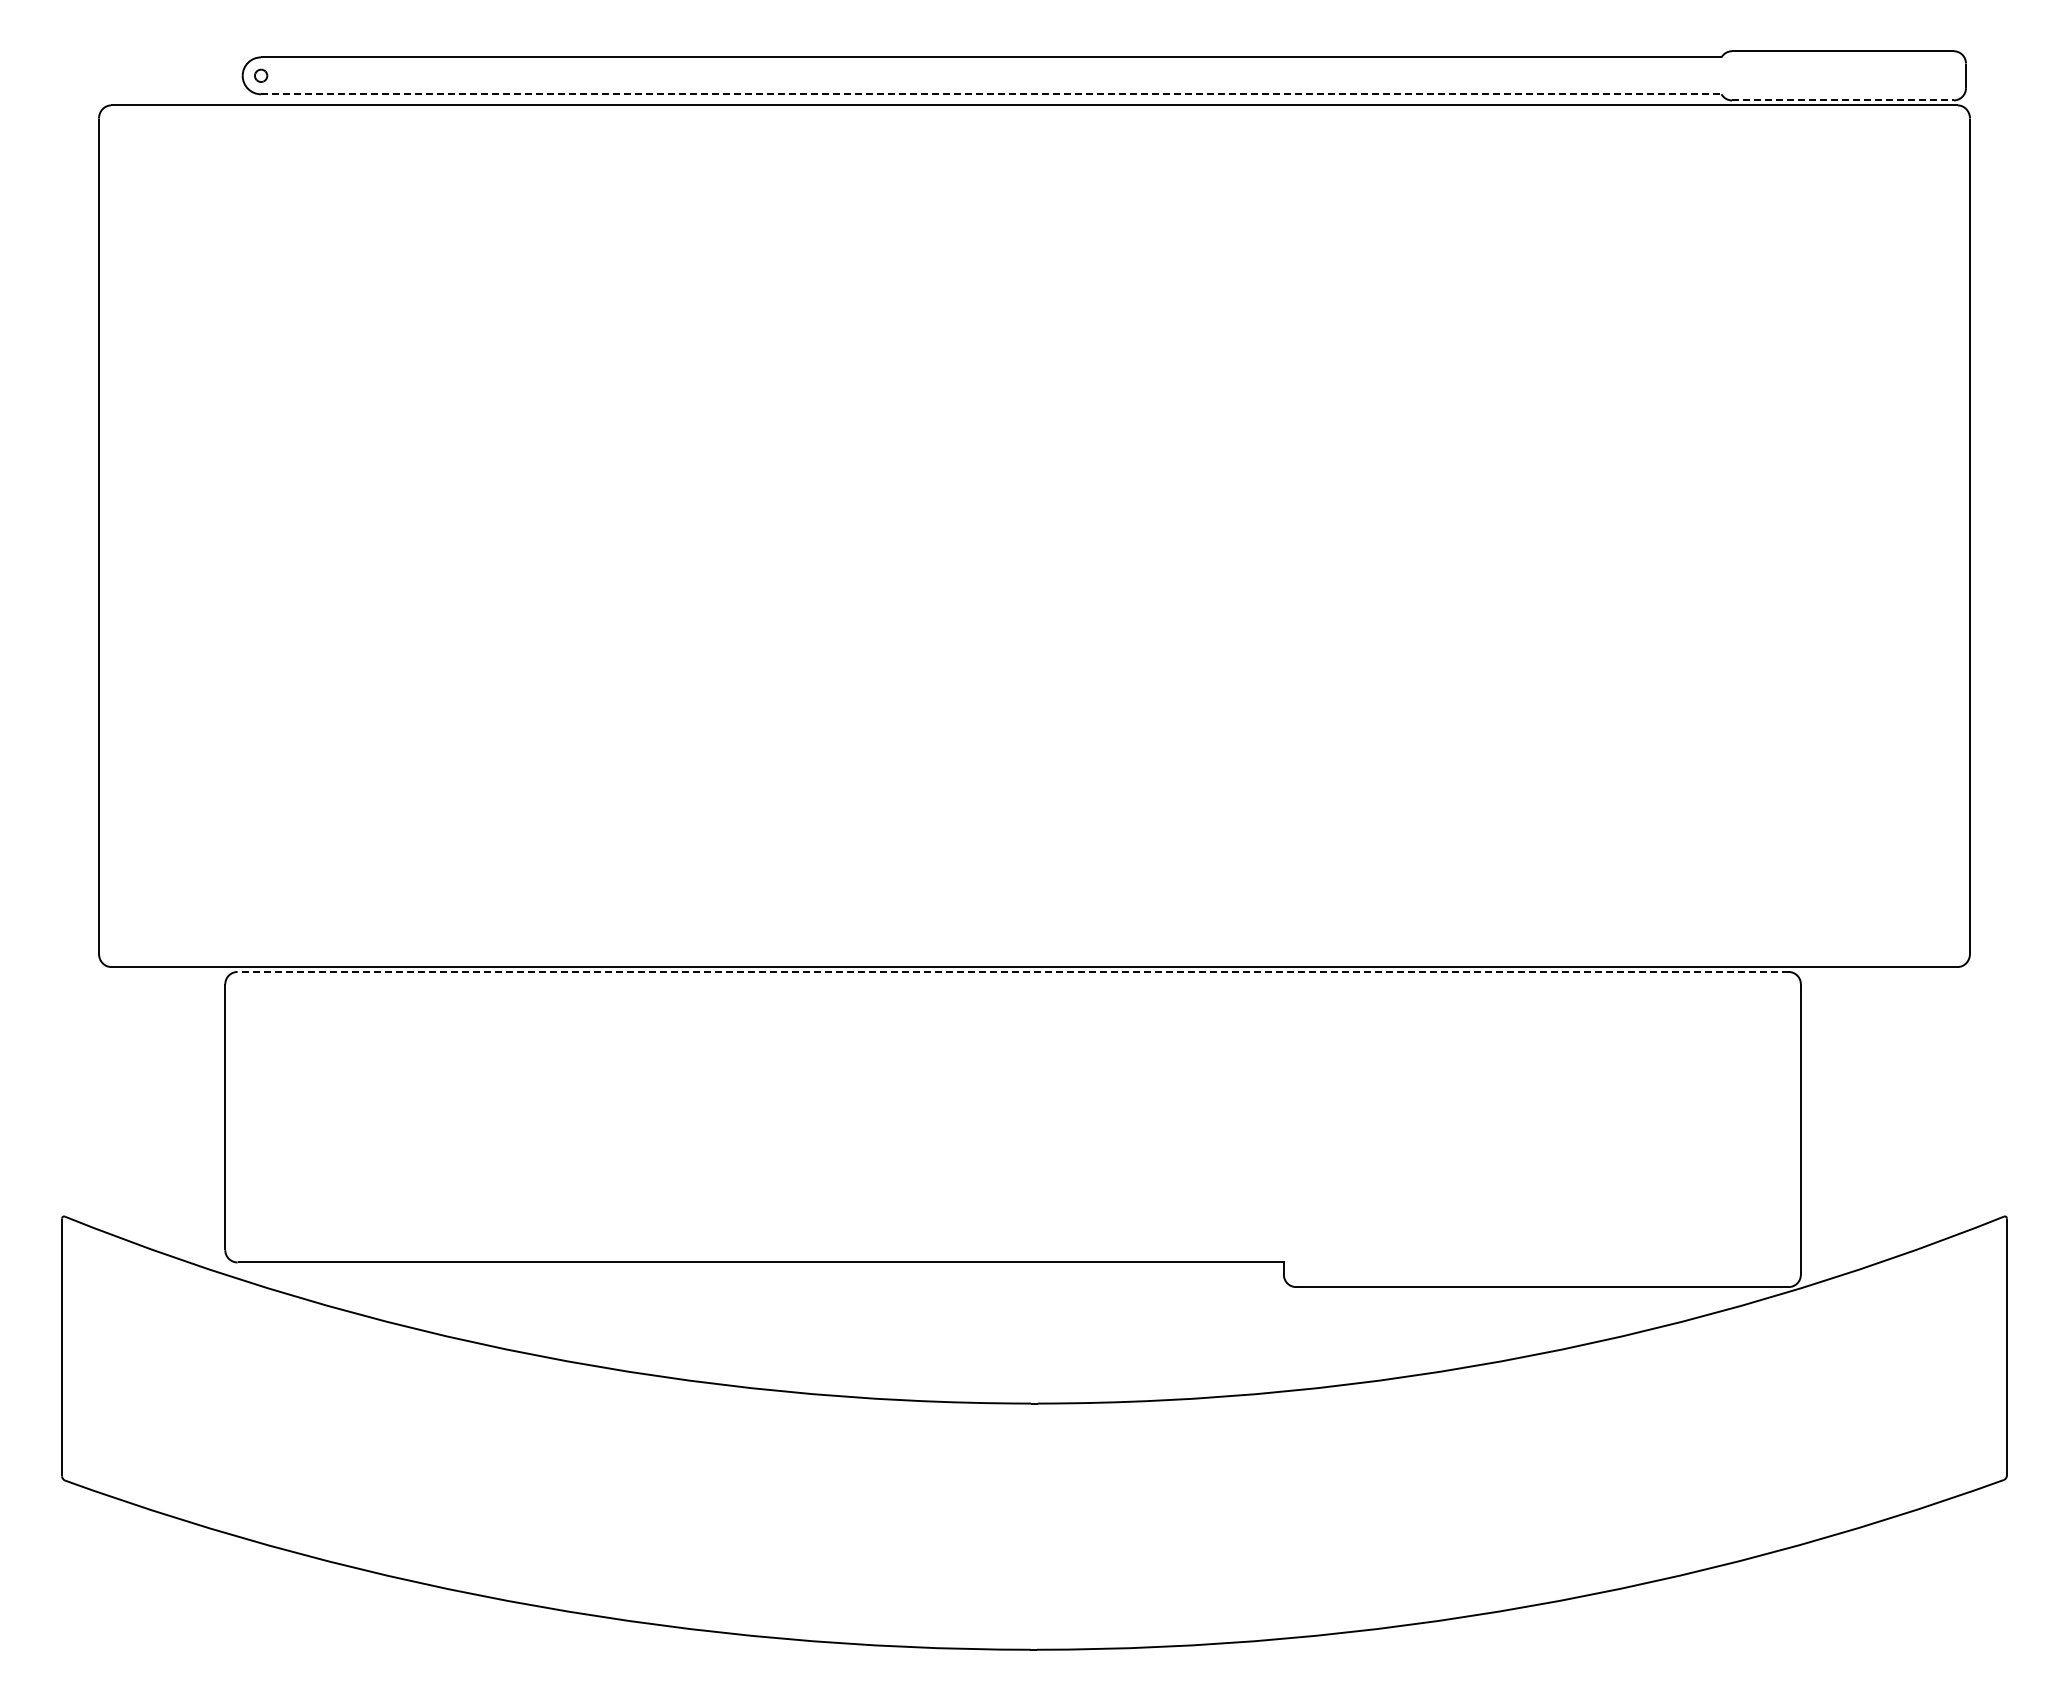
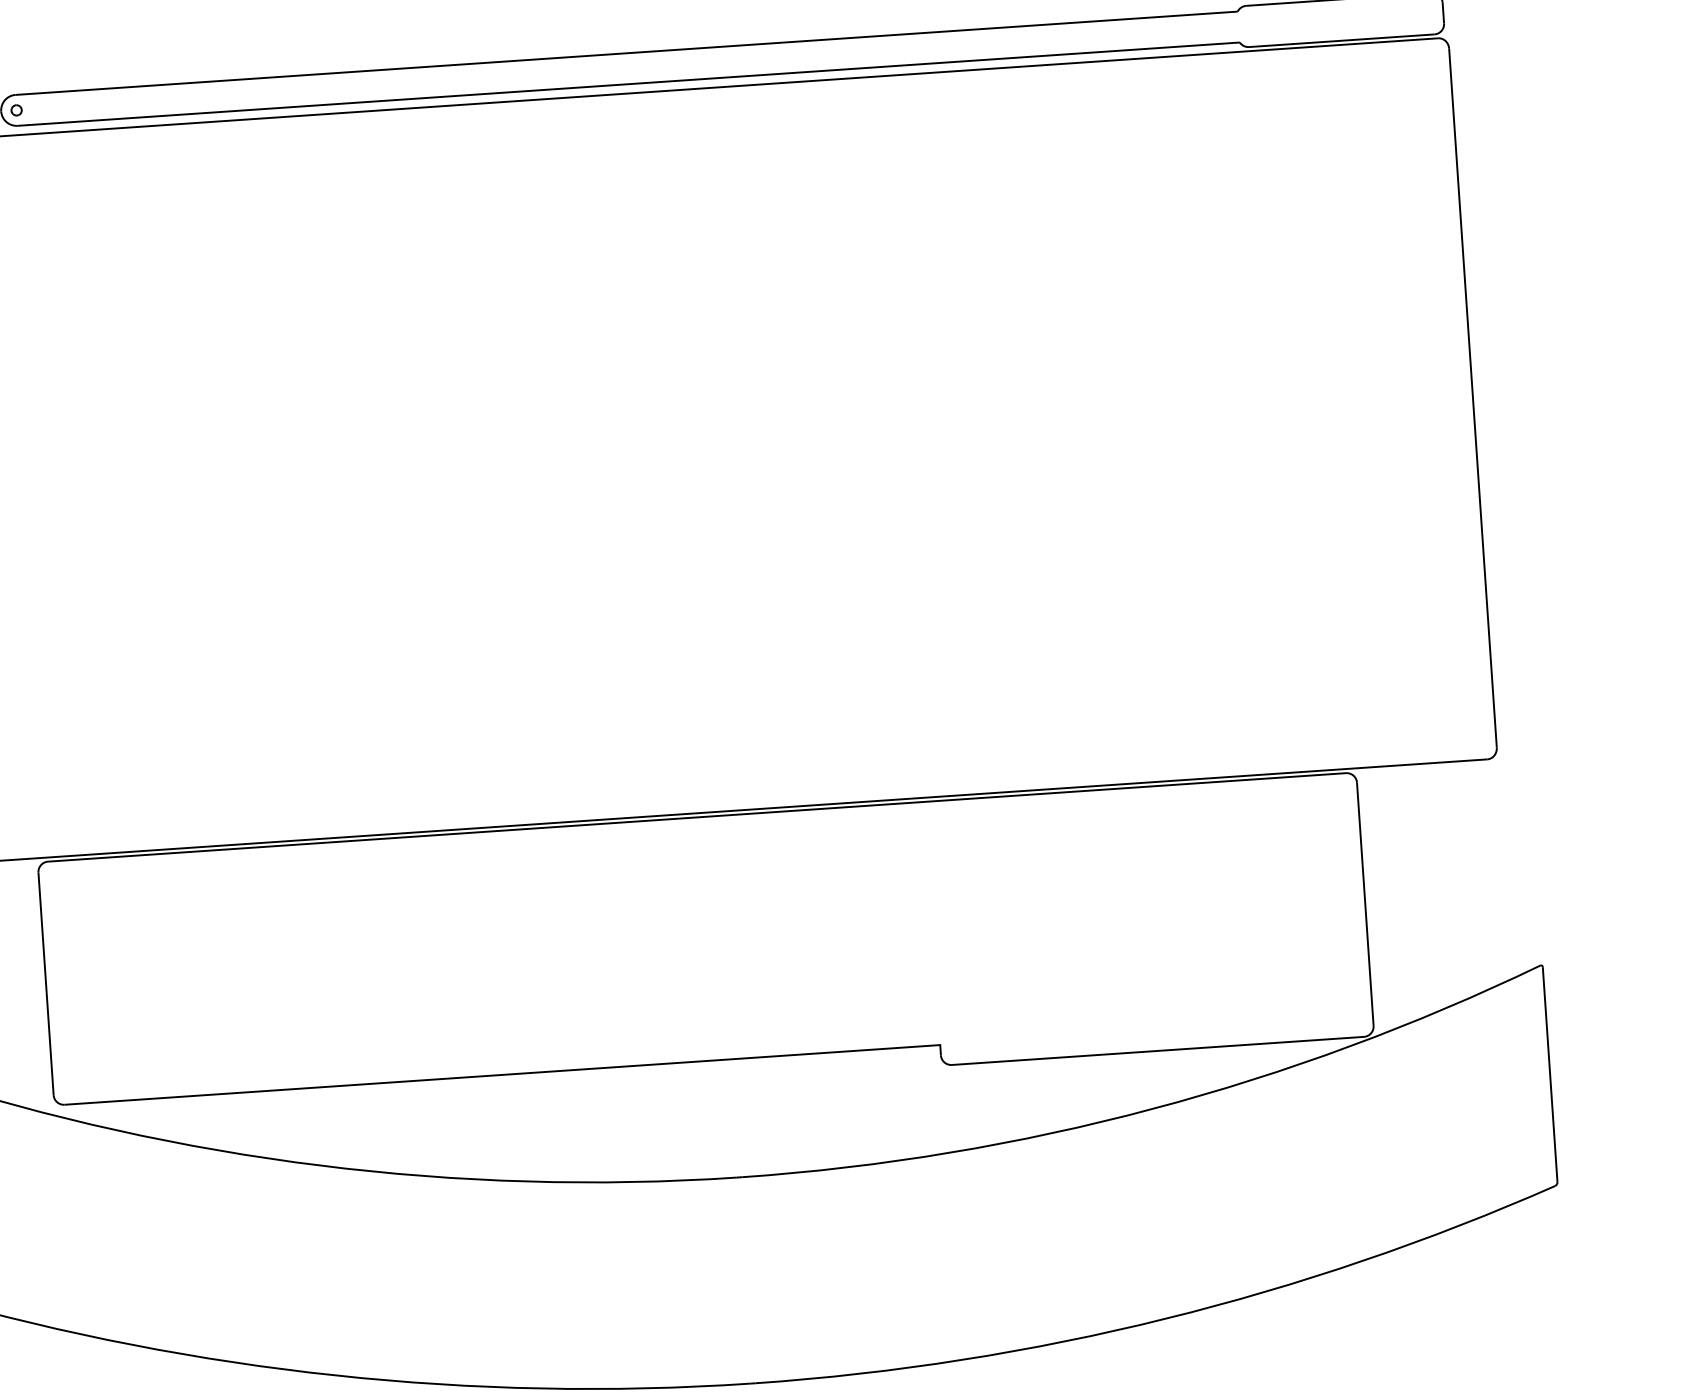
line: (991, 94) -> (628, 84), dashed -> solid
line: (1842, 100) -> (1341, 40), dashed -> solid
line: (1012, 971) -> (696, 817), dashed -> solid

